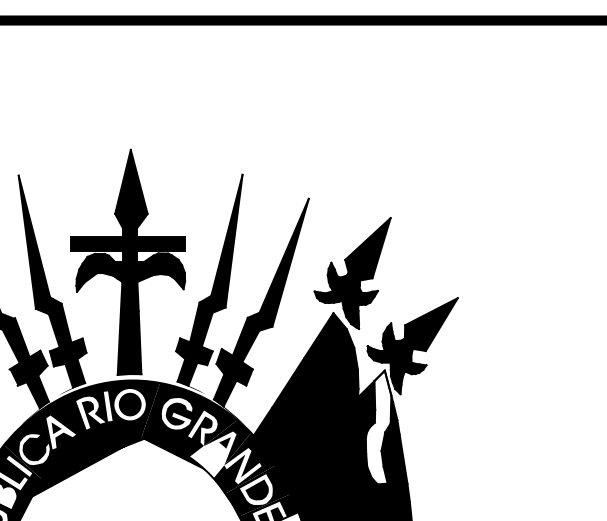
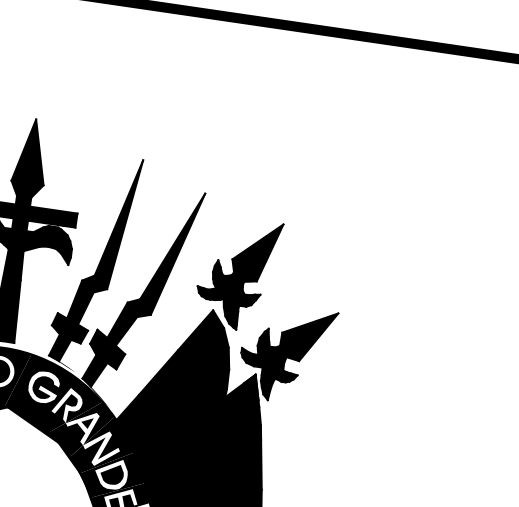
fill: (378, 427) -> (241, 429), added
fill: (209, 471) -> (67, 449), added

